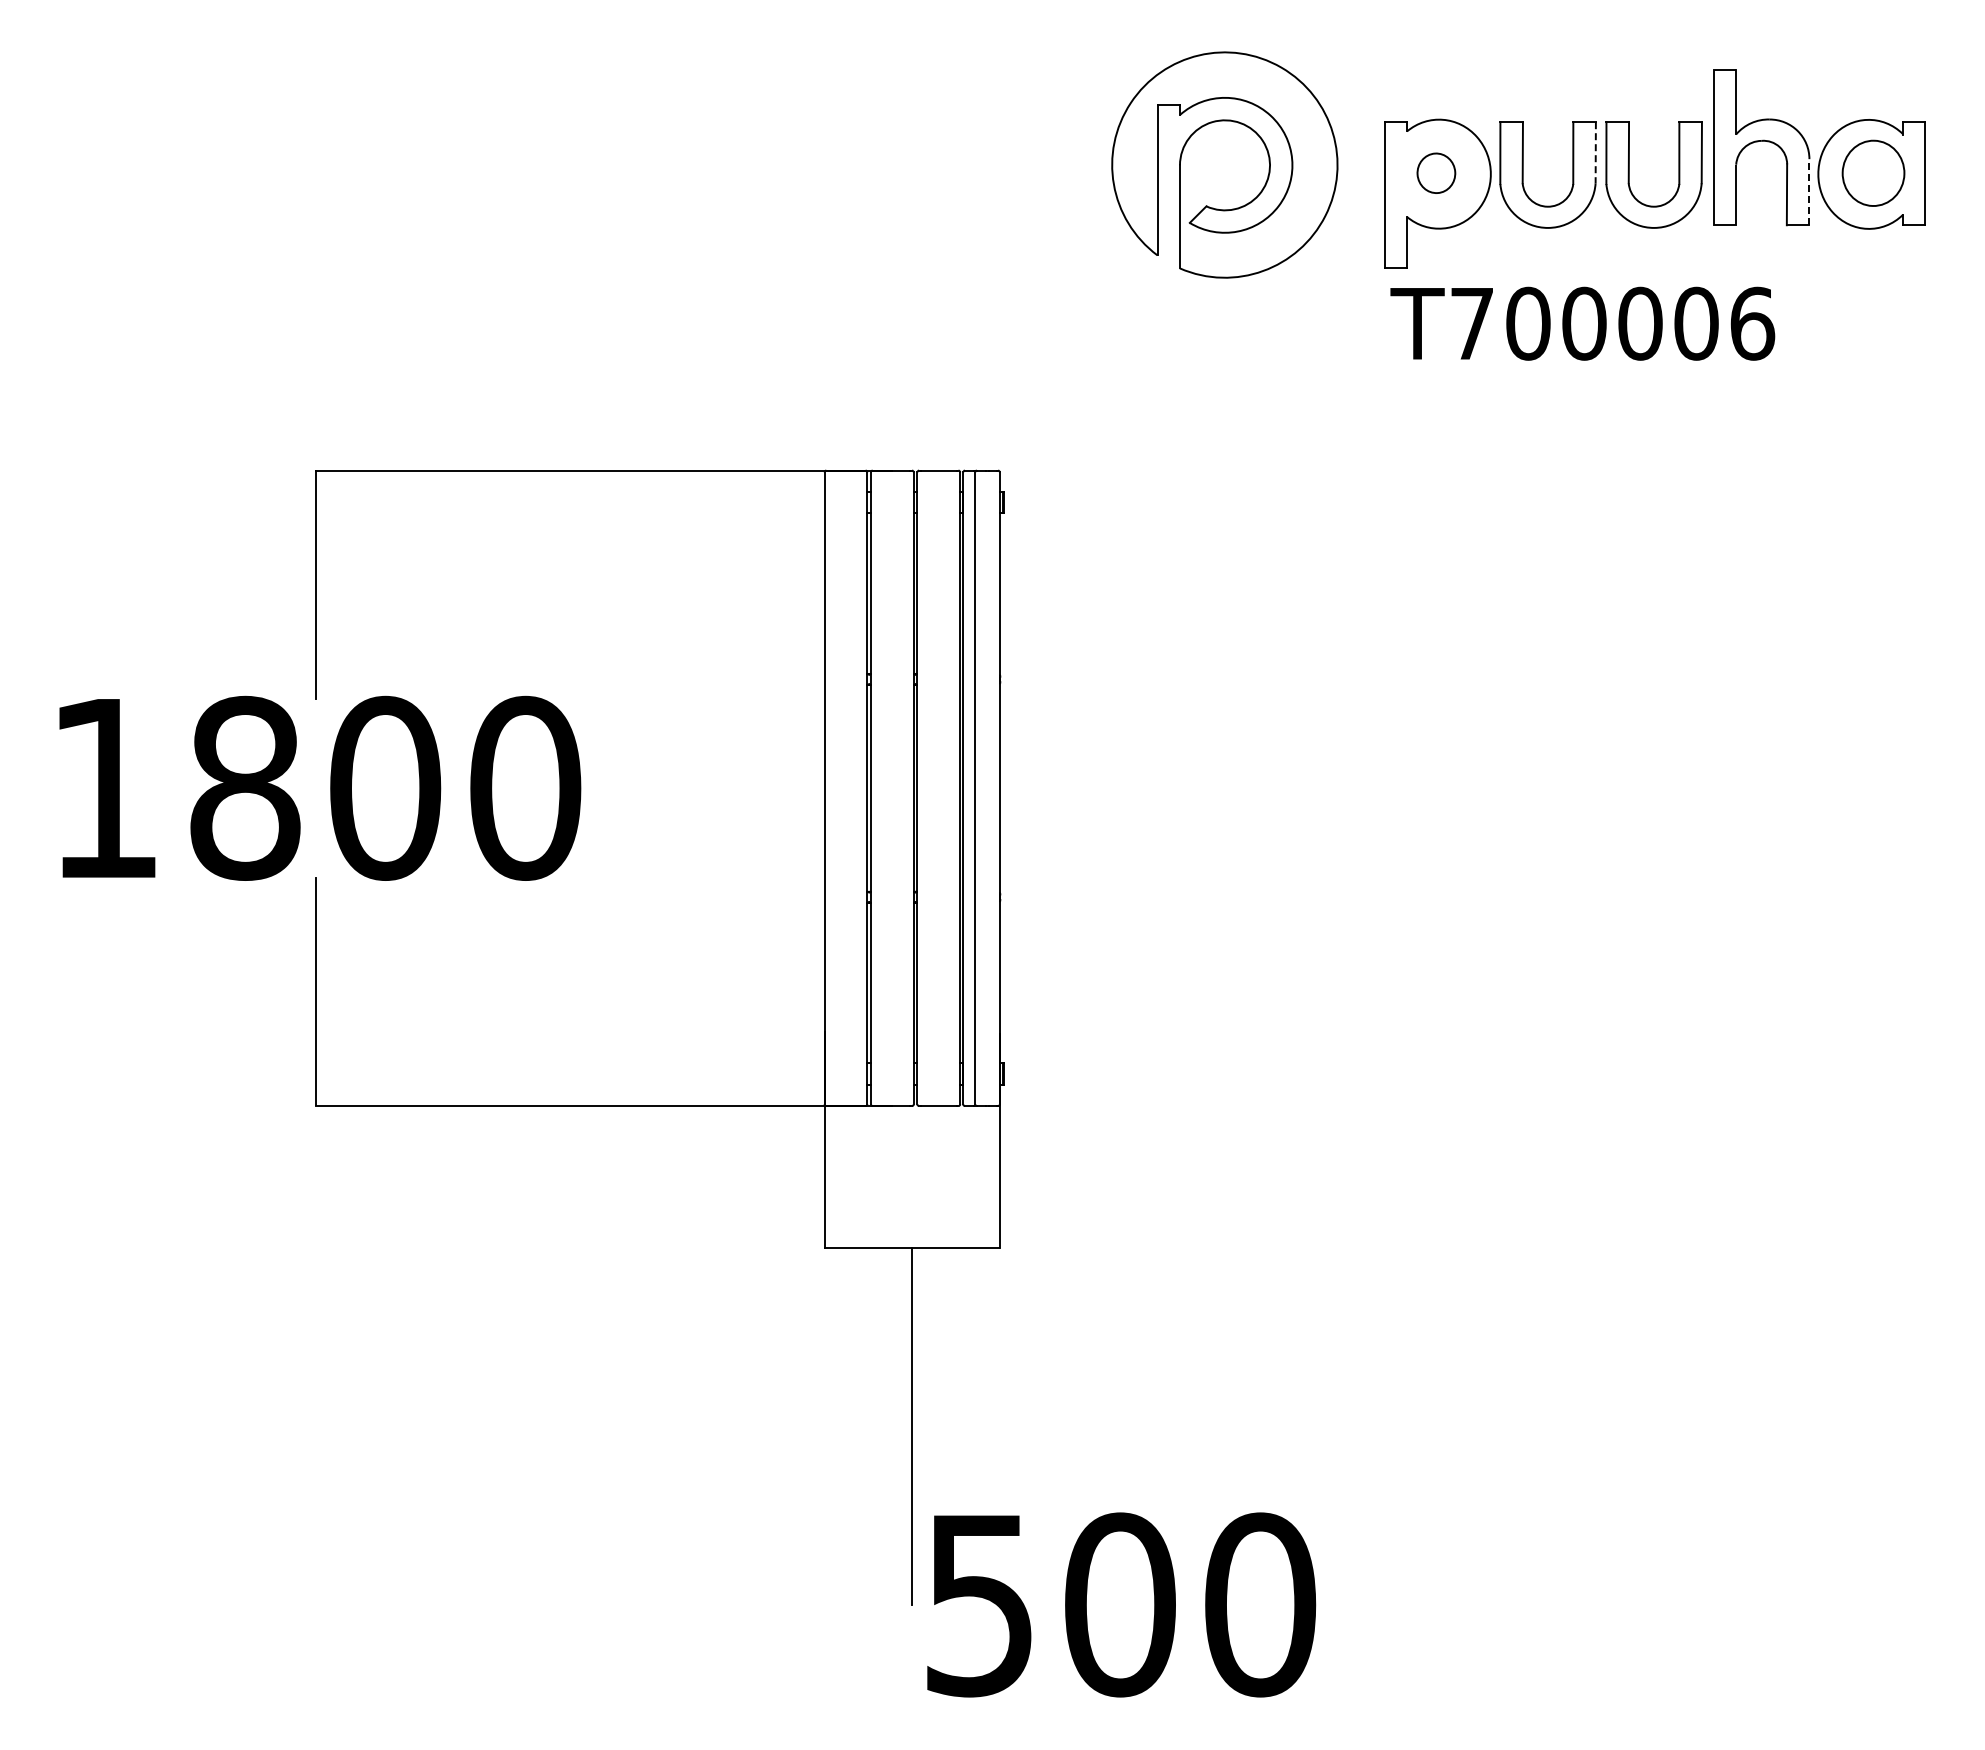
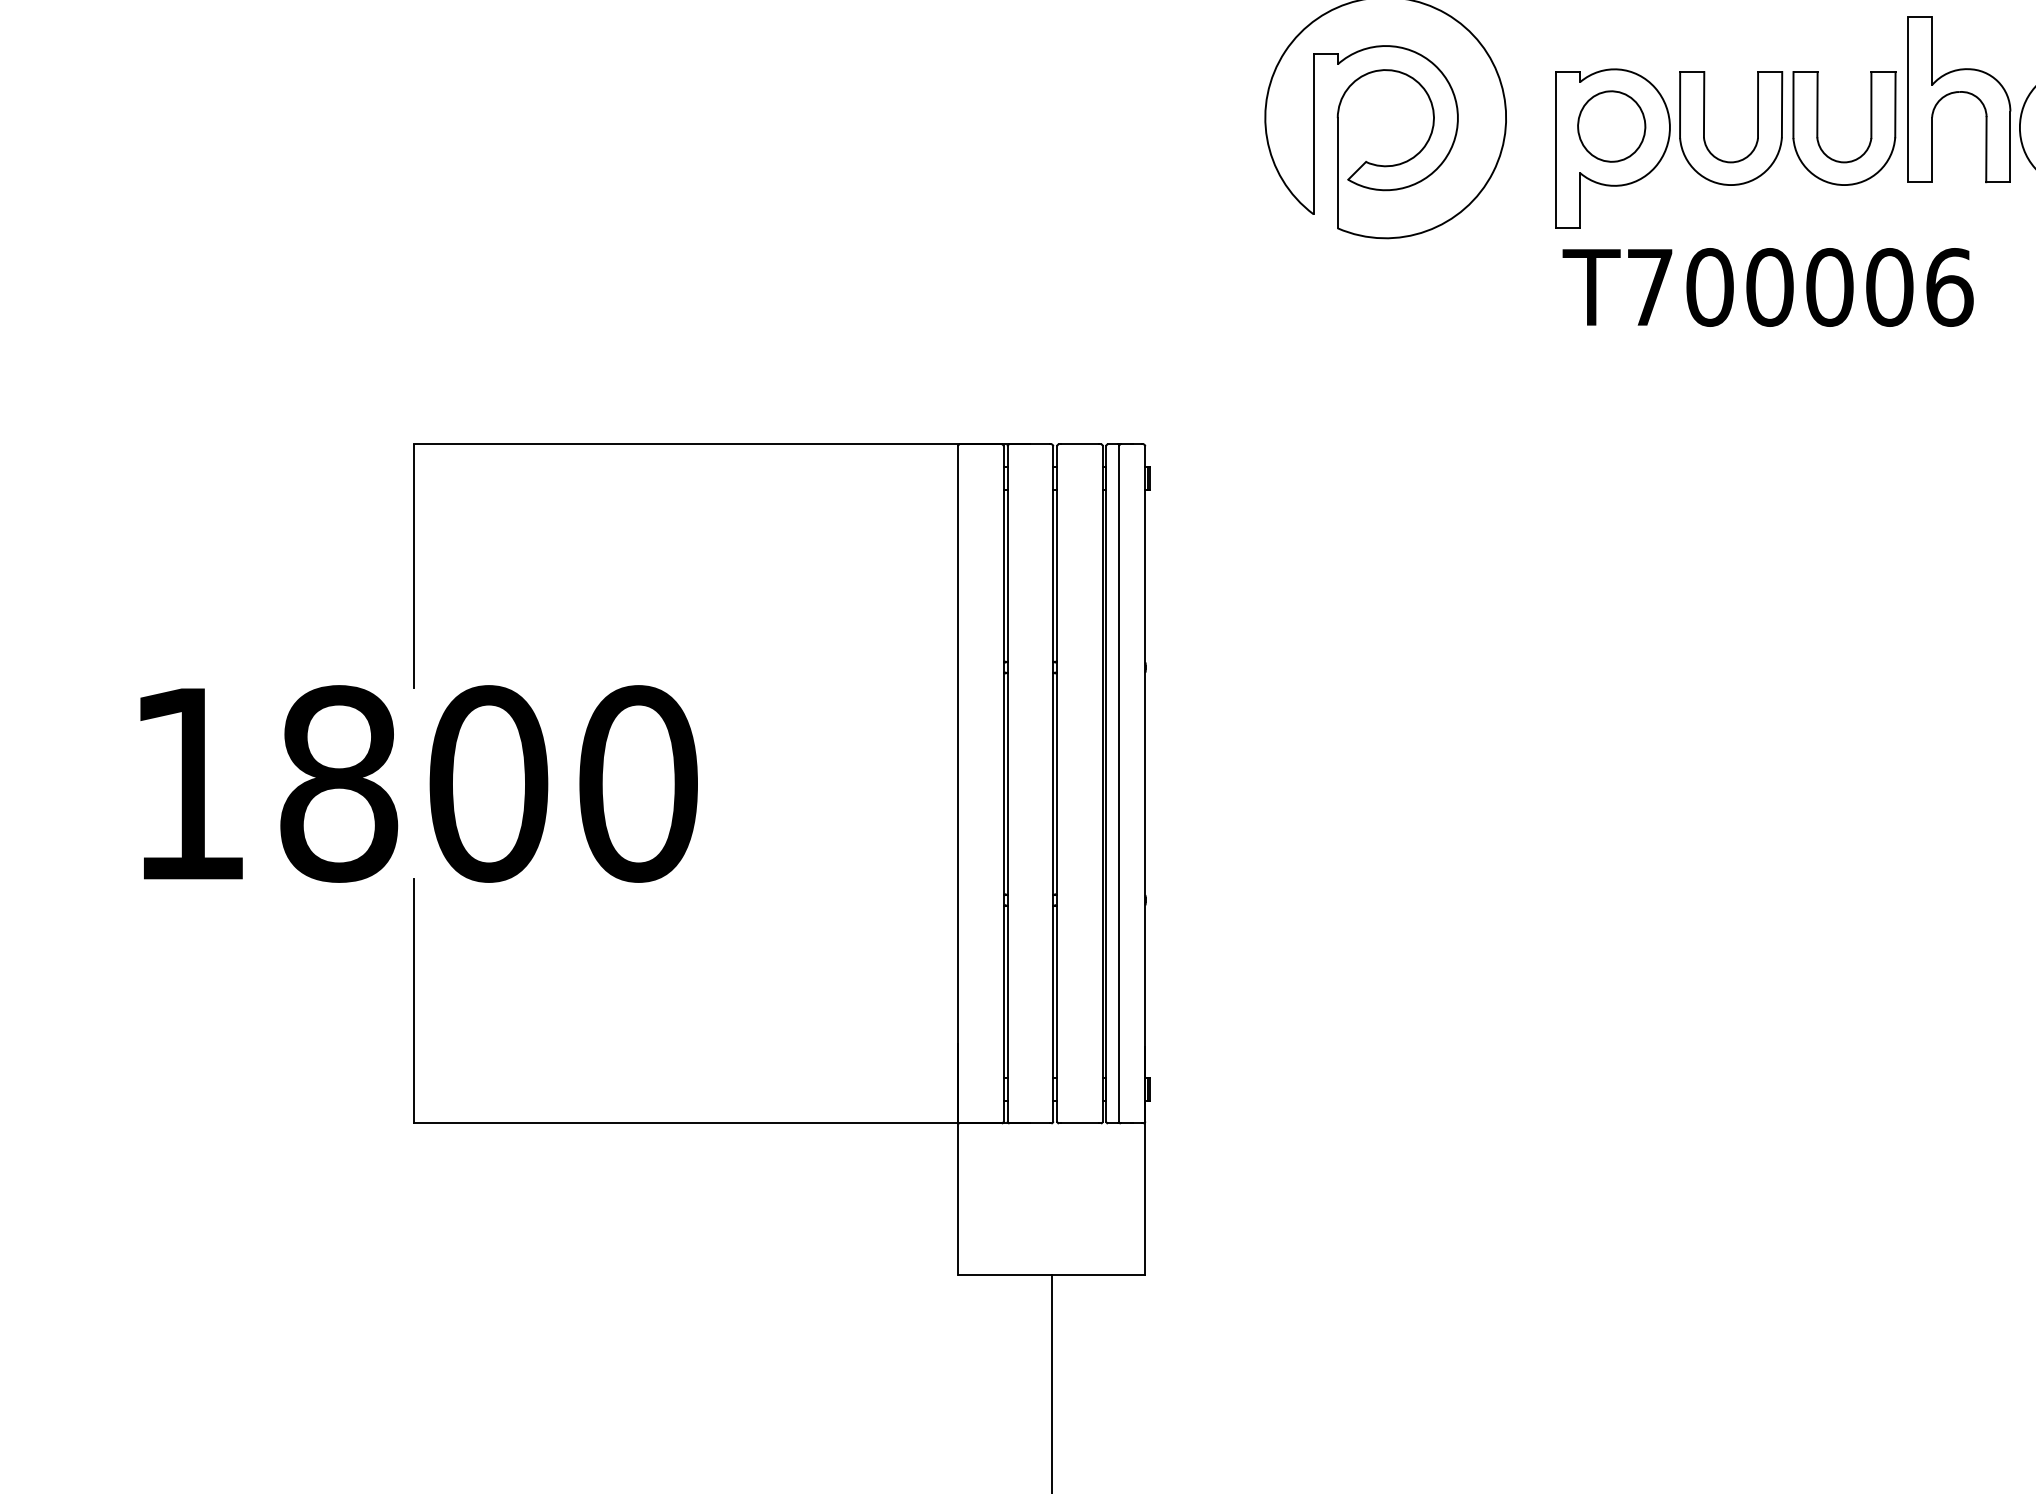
line: (1595, 152) -> (1781, 104), dashed -> solid
part: (1436, 173) -> (1611, 126), size x1.67
line: (1809, 191) -> (2010, 146), dashed -> solid

